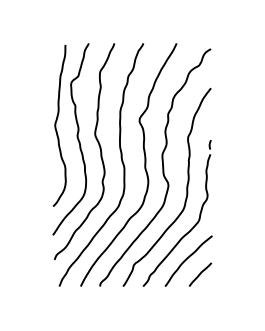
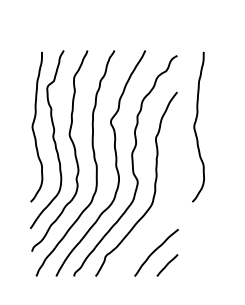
curve: (230, 125) -> (195, 126), added
part: (193, 225) -> (161, 219), removed

